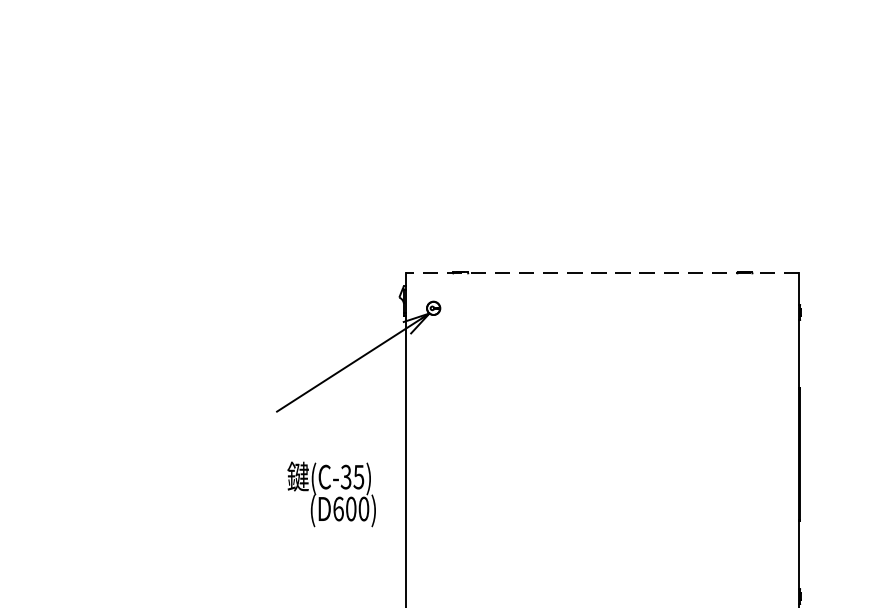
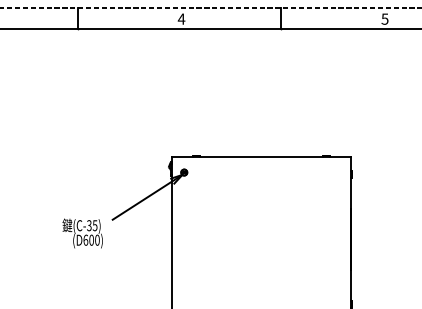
line: (602, 273) -> (261, 156), dashed -> solid
text: (331, 494) -> (82, 233), moved

